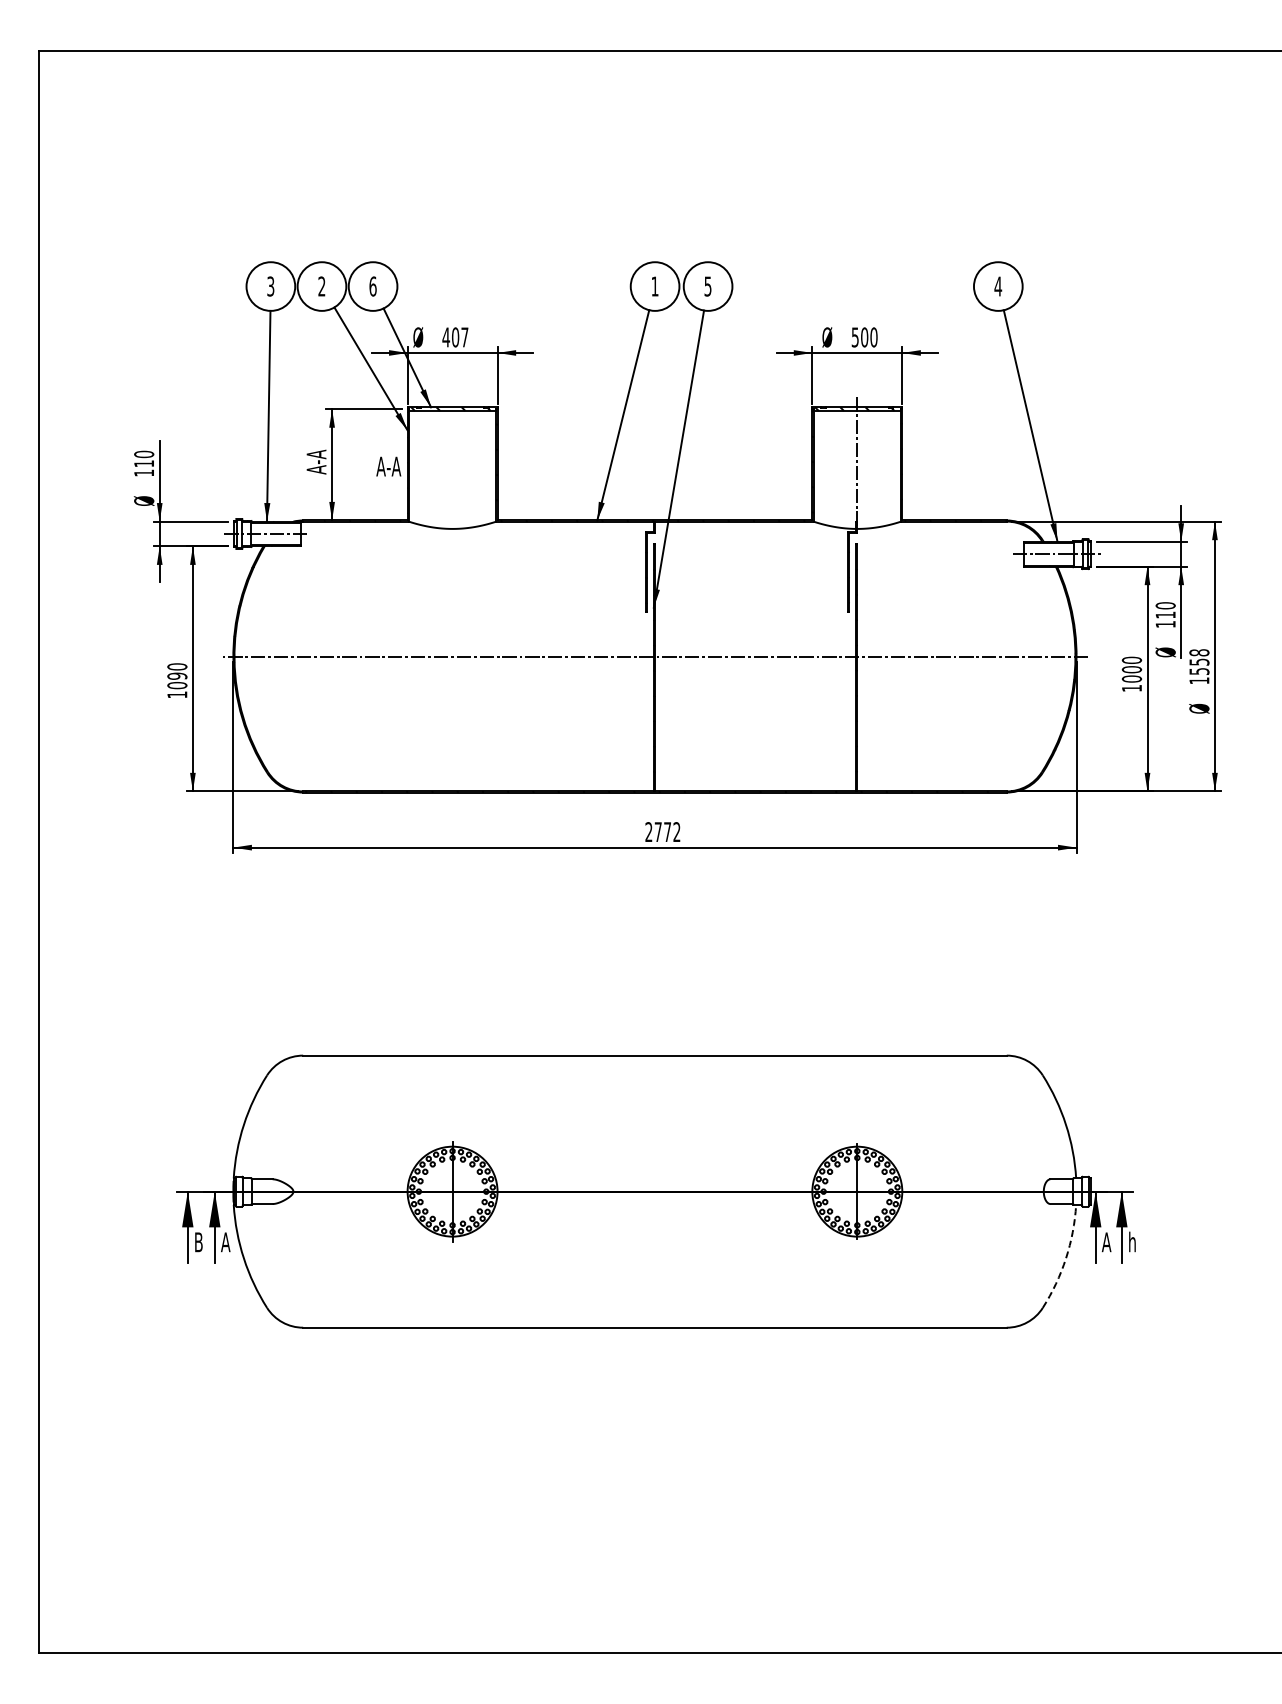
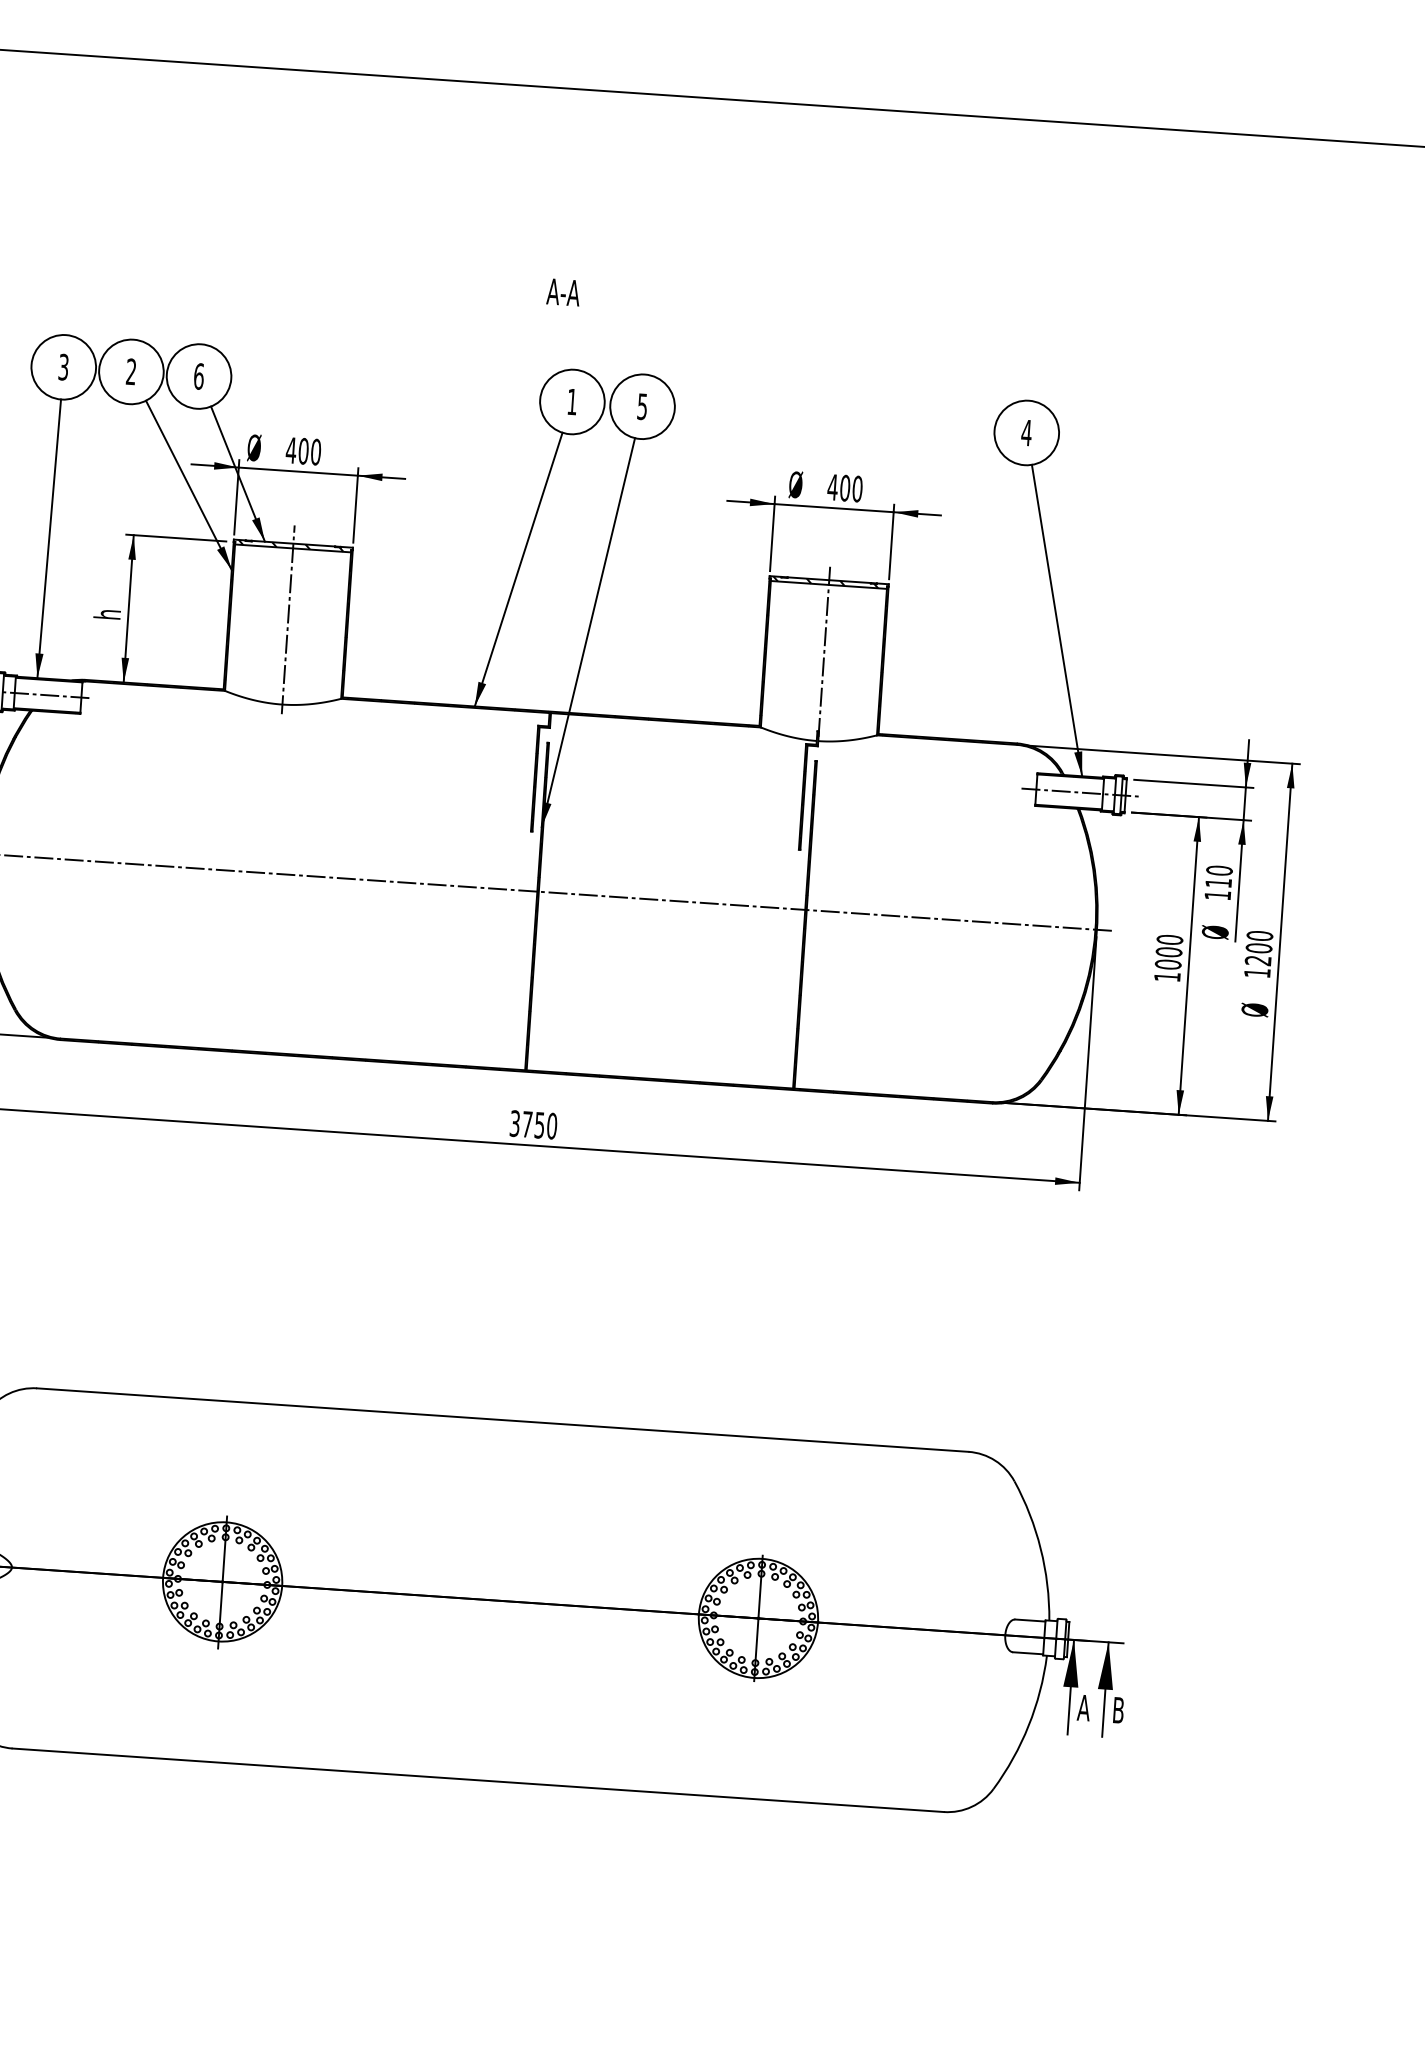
text: (464, 337) -> (315, 452), 407 -> 400
text: (855, 337) -> (833, 487), 500 -> 400
text: (316, 461) -> (108, 603), A-A -> h
line: (452, 464) -> (288, 619), added
text: (388, 466) -> (563, 292), moved
text: (1199, 661) -> (1259, 947), 1558 -> 1200
text: (662, 832) -> (532, 1125), 2772 -> 3750
text: (1132, 1241) -> (1118, 1709), h -> B
arc: (1066, 1258) -> (1029, 1725), dashed -> solid

